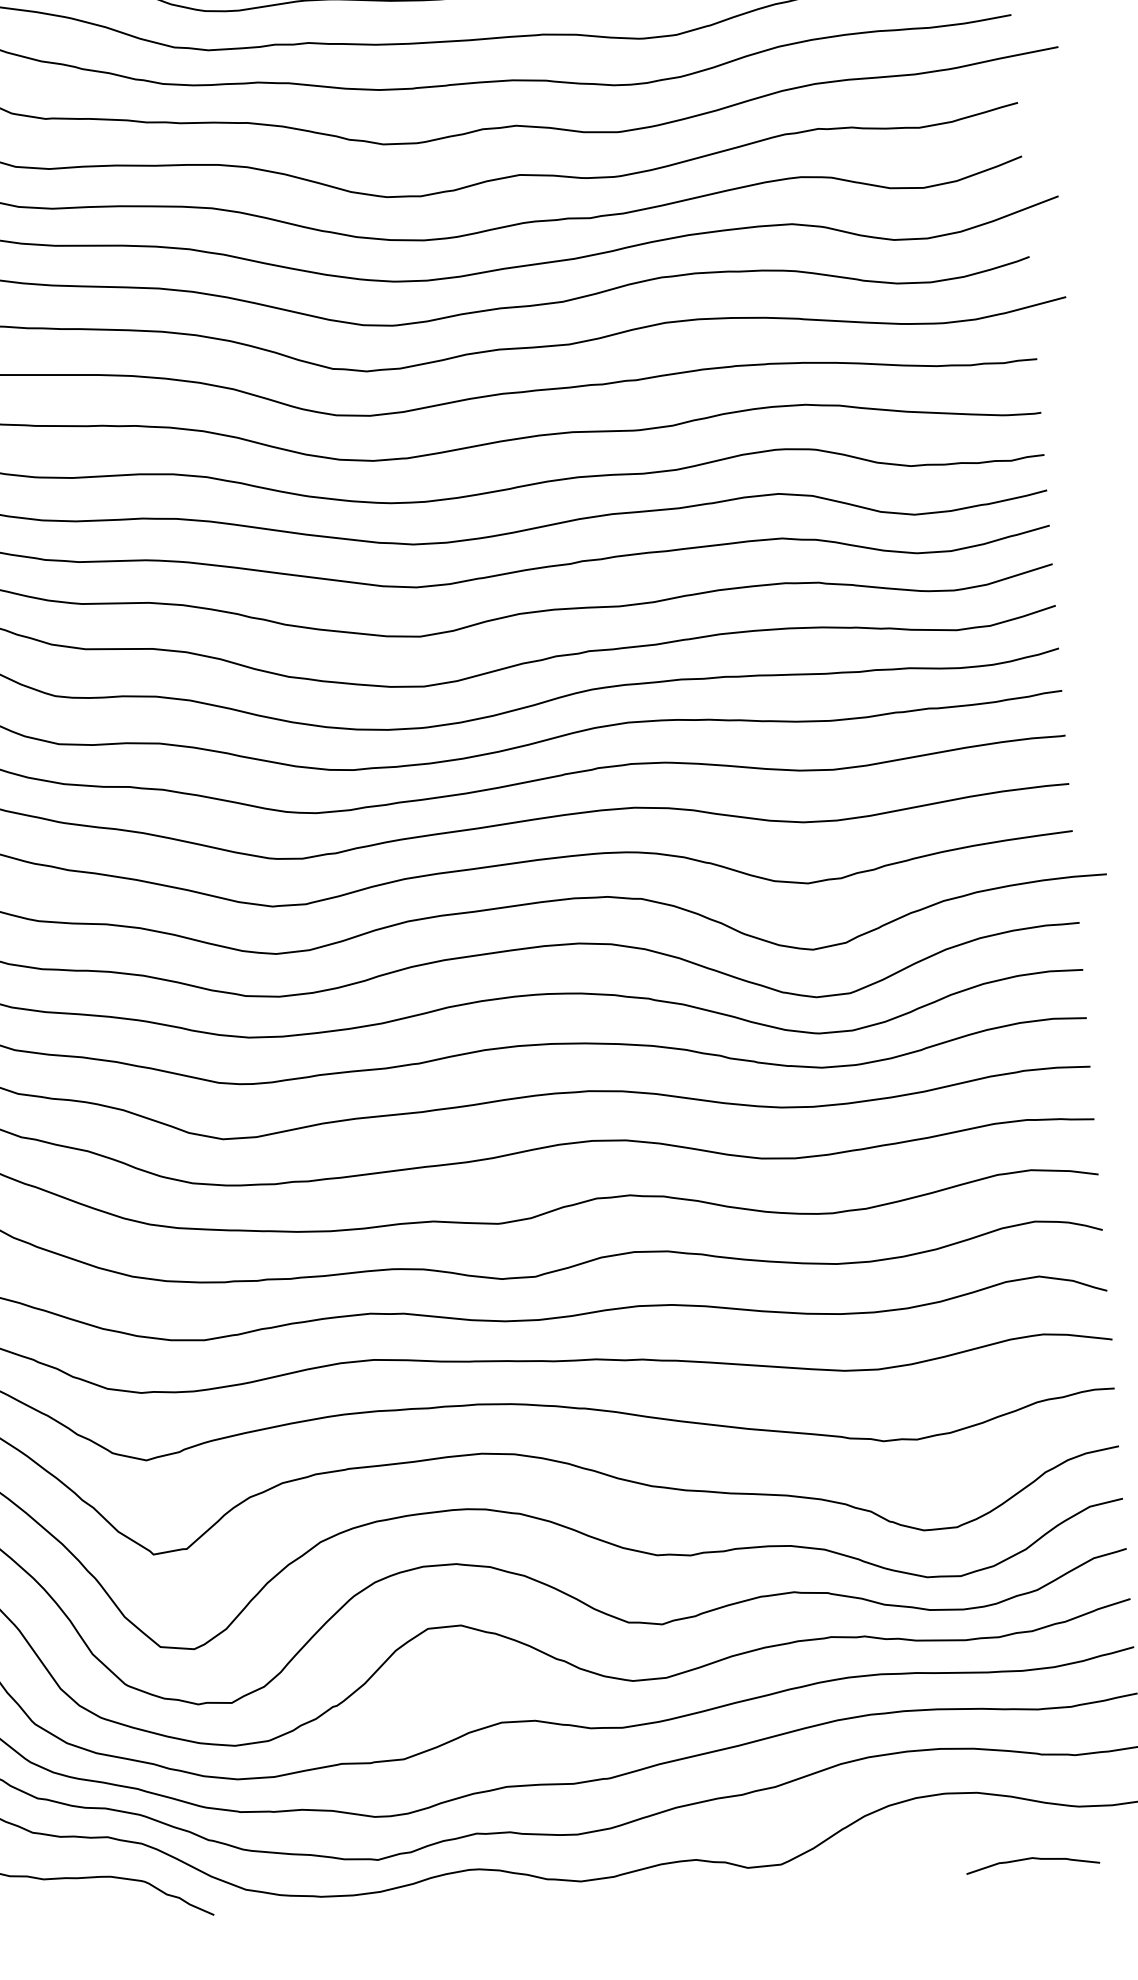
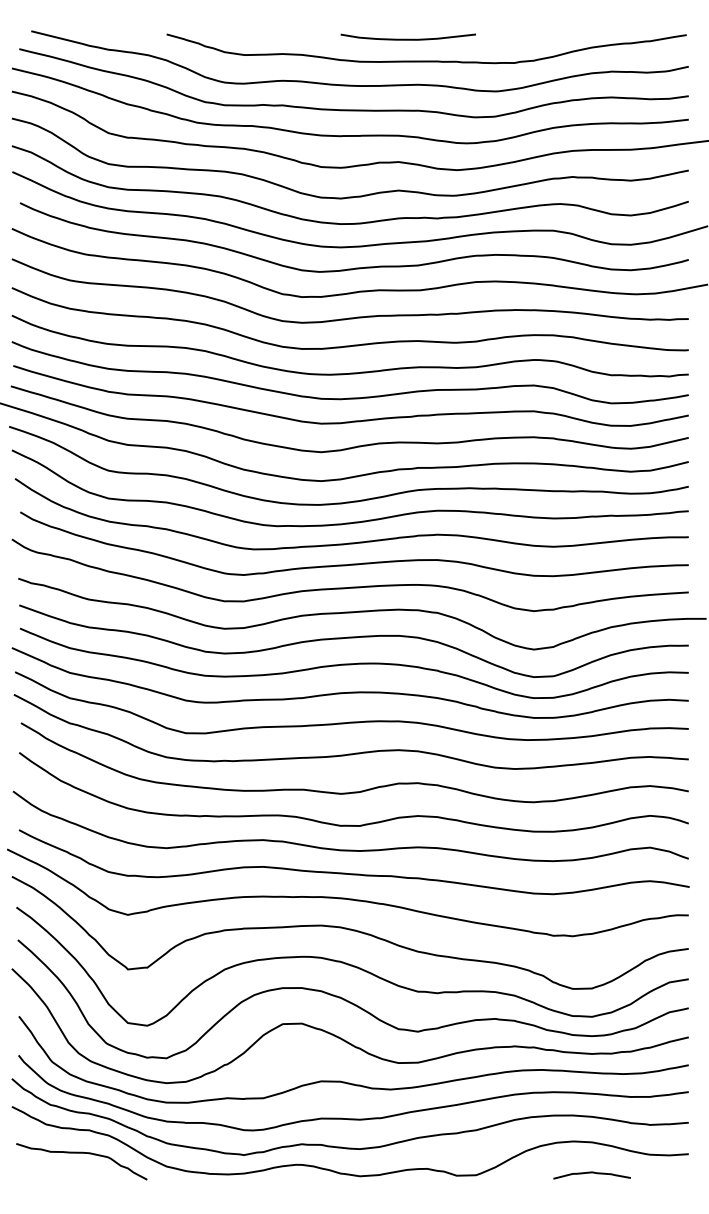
curve: (1031, 1860) -> (591, 1173), moved

